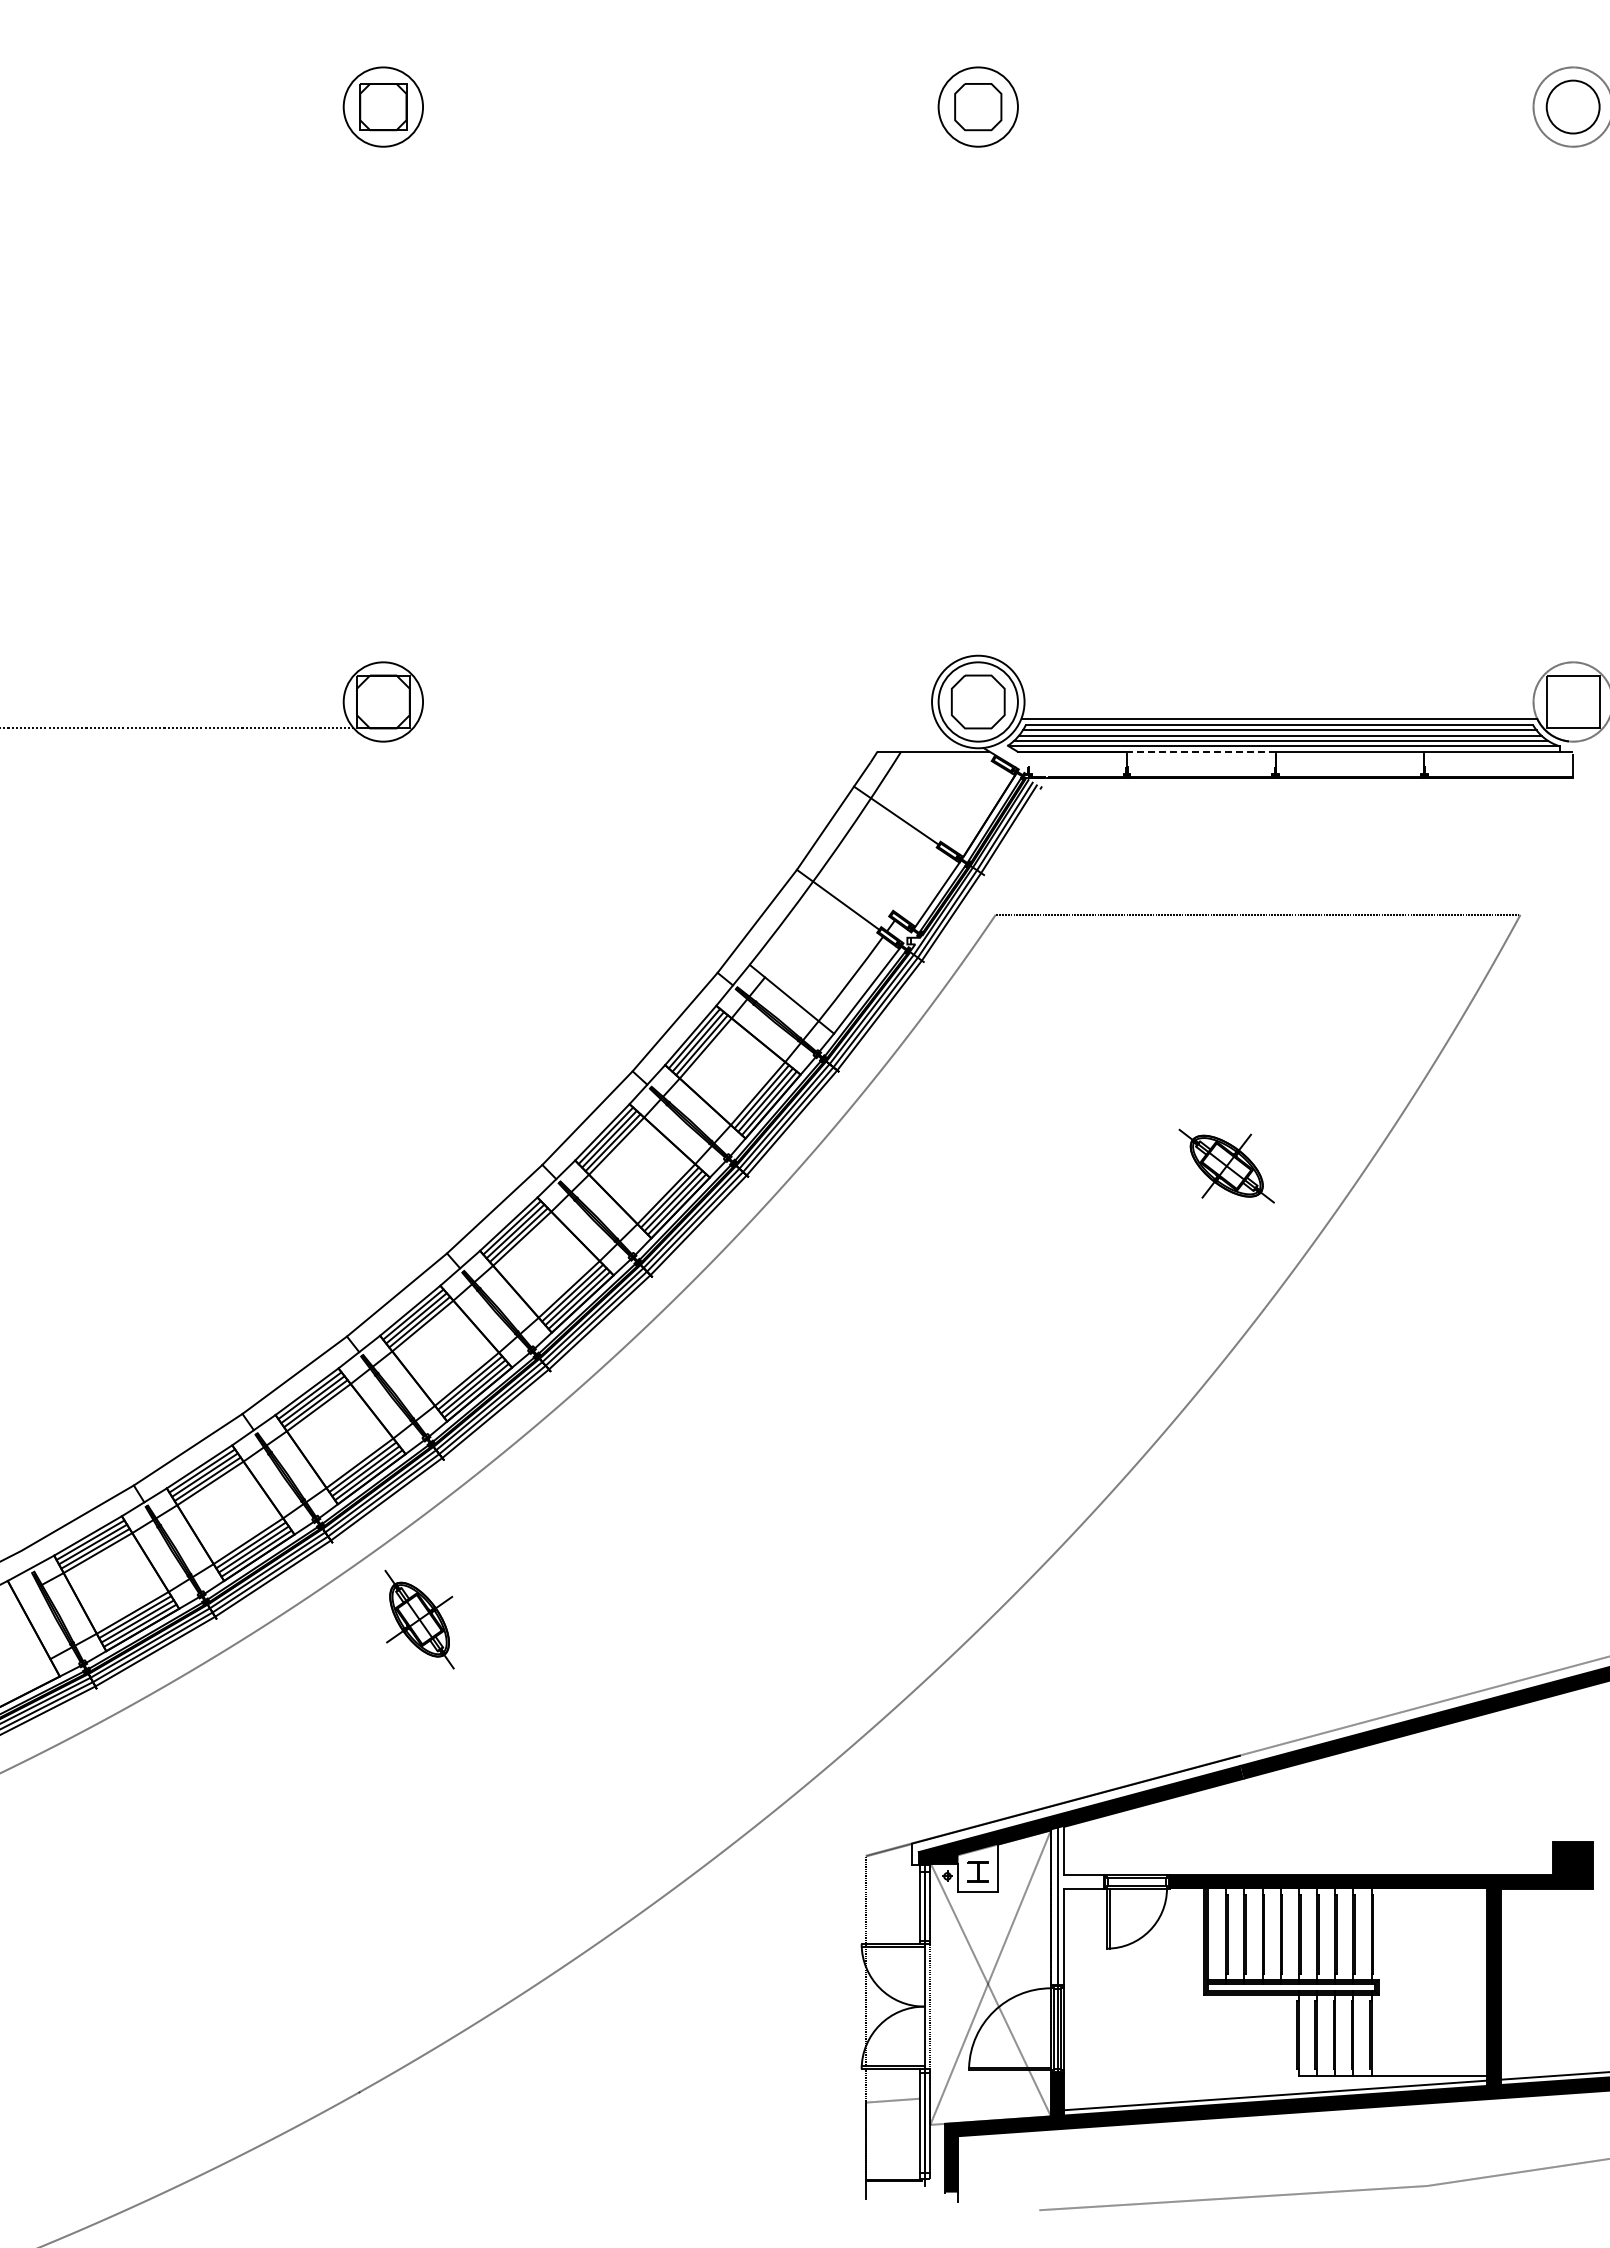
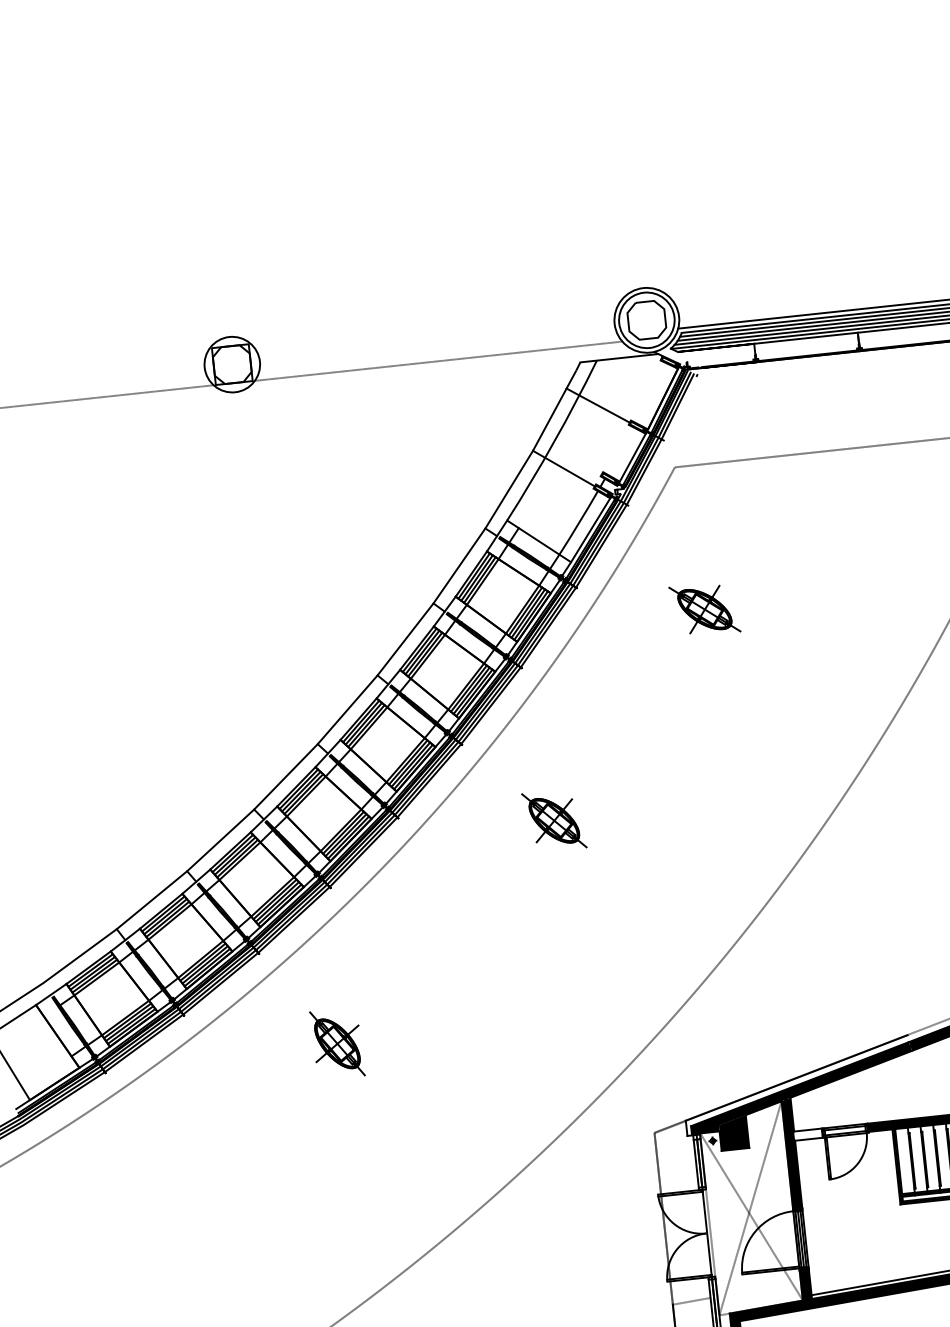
line: (676, 728) -> (438, 361), added
line: (1201, 751) -> (806, 338), dashed -> solid
part: (1226, 1165) -> (704, 609), moved
part: (770, 1397) -> (553, 820), added
part: (419, 1619) -> (337, 1043), moved
fill: (978, 1867) -> (733, 1132), added
fill: (1057, 1905) -> (791, 1153), added

